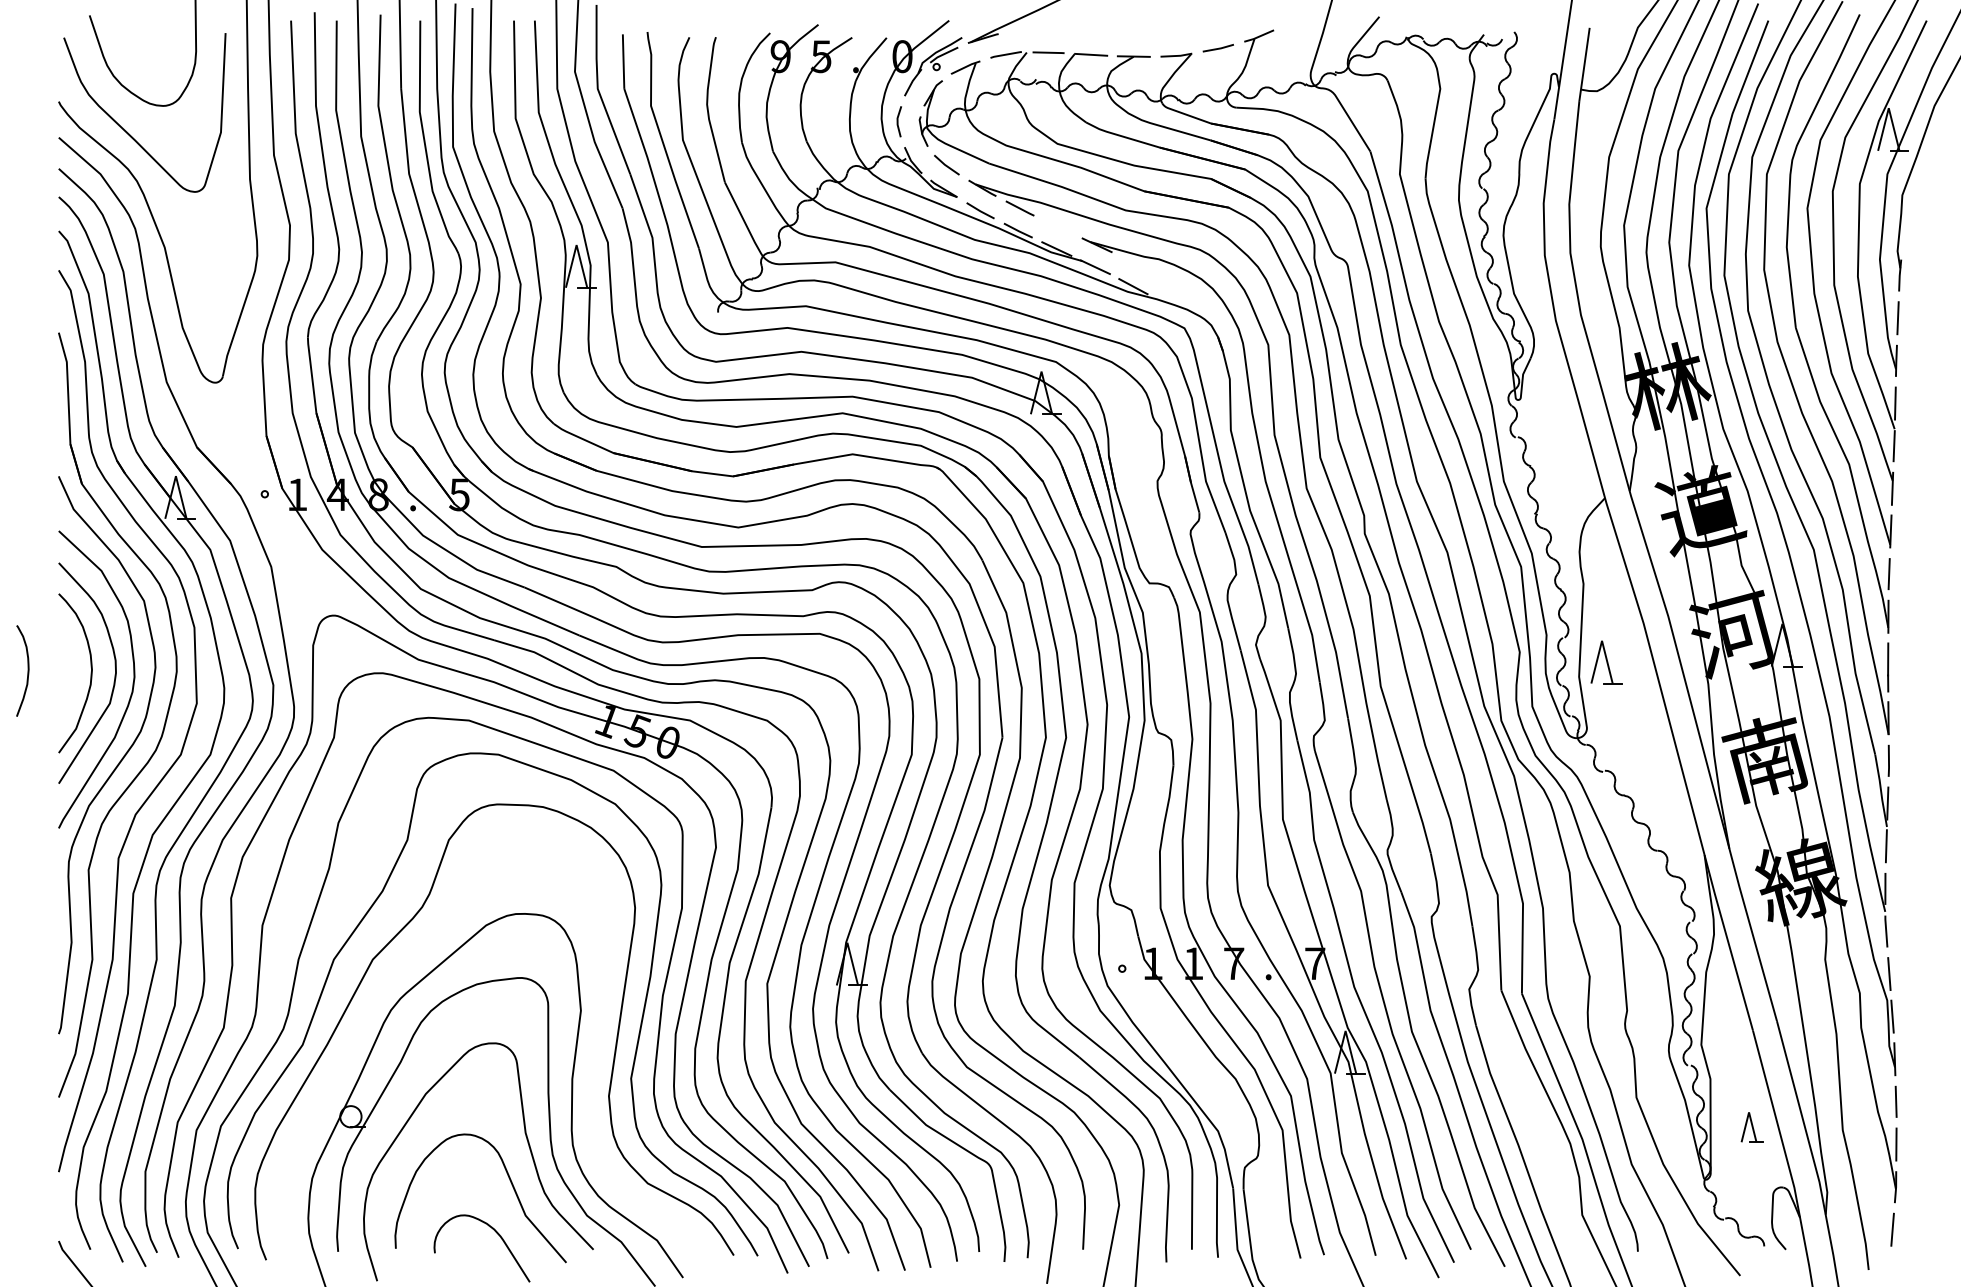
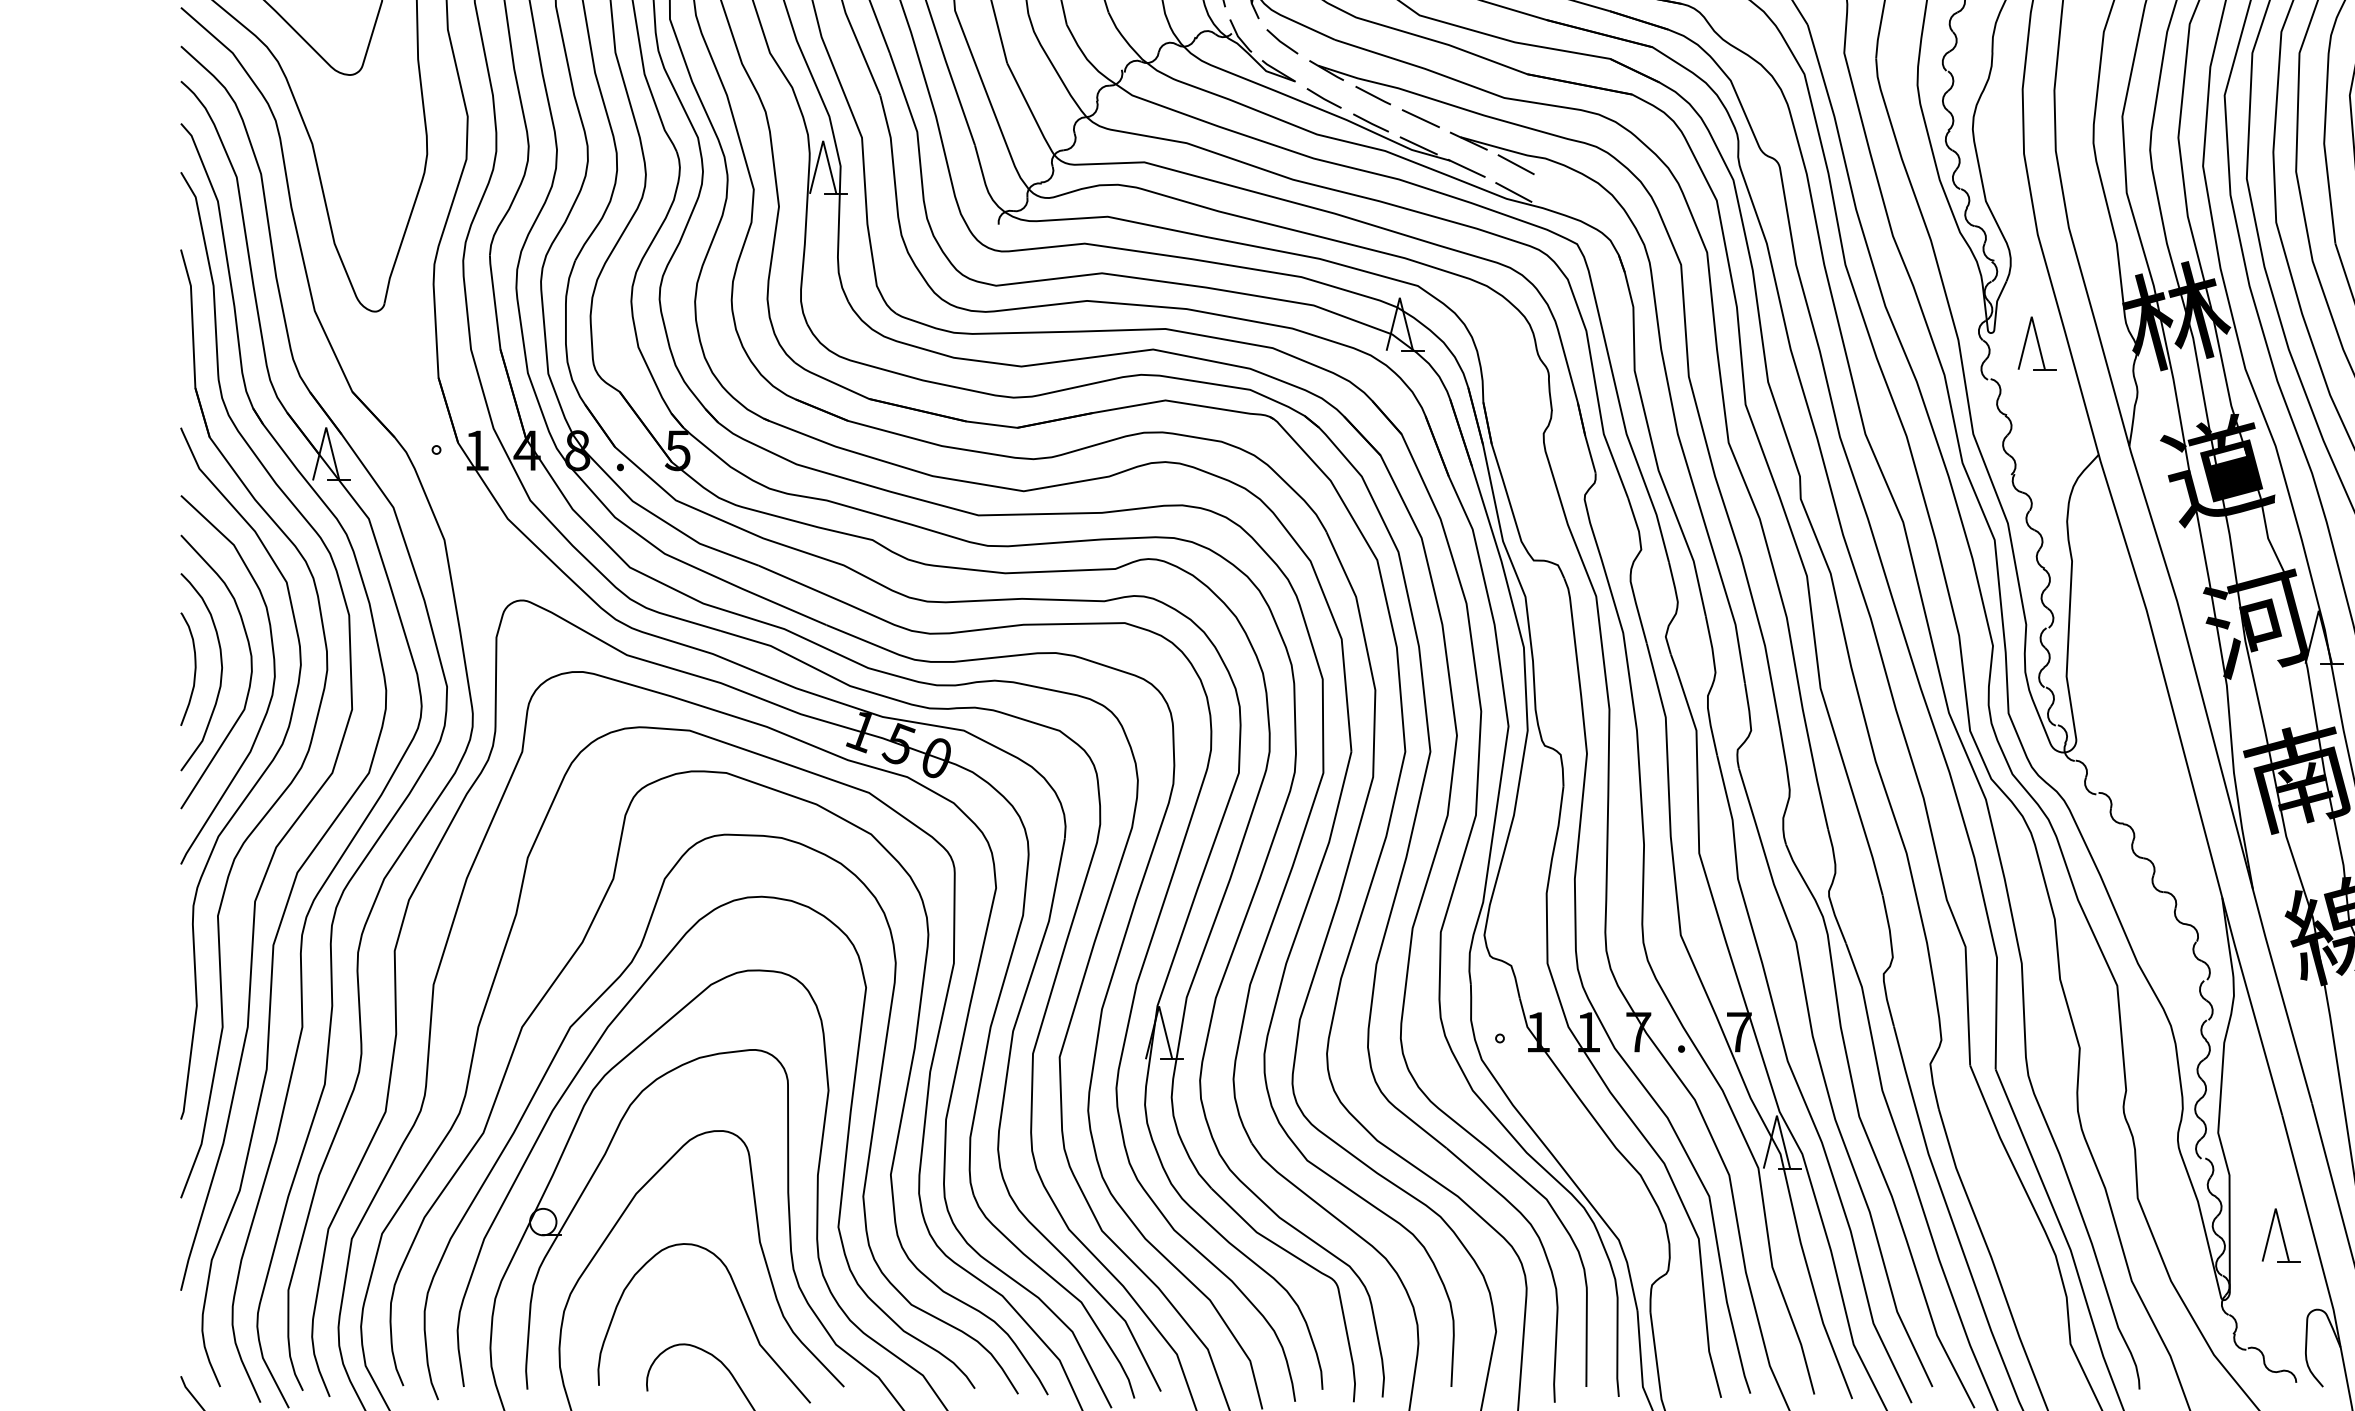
line: (1058, 226) -> (1420, 117), added
line: (1135, 263) -> (1516, 163), added
part: (1606, 662) -> (2037, 343), moved
curve: (27, 670) -> (194, 668), moved
curve: (593, 1065) -> (844, 1158), added
part: (1751, 1127) -> (2280, 1235), size x1.43

